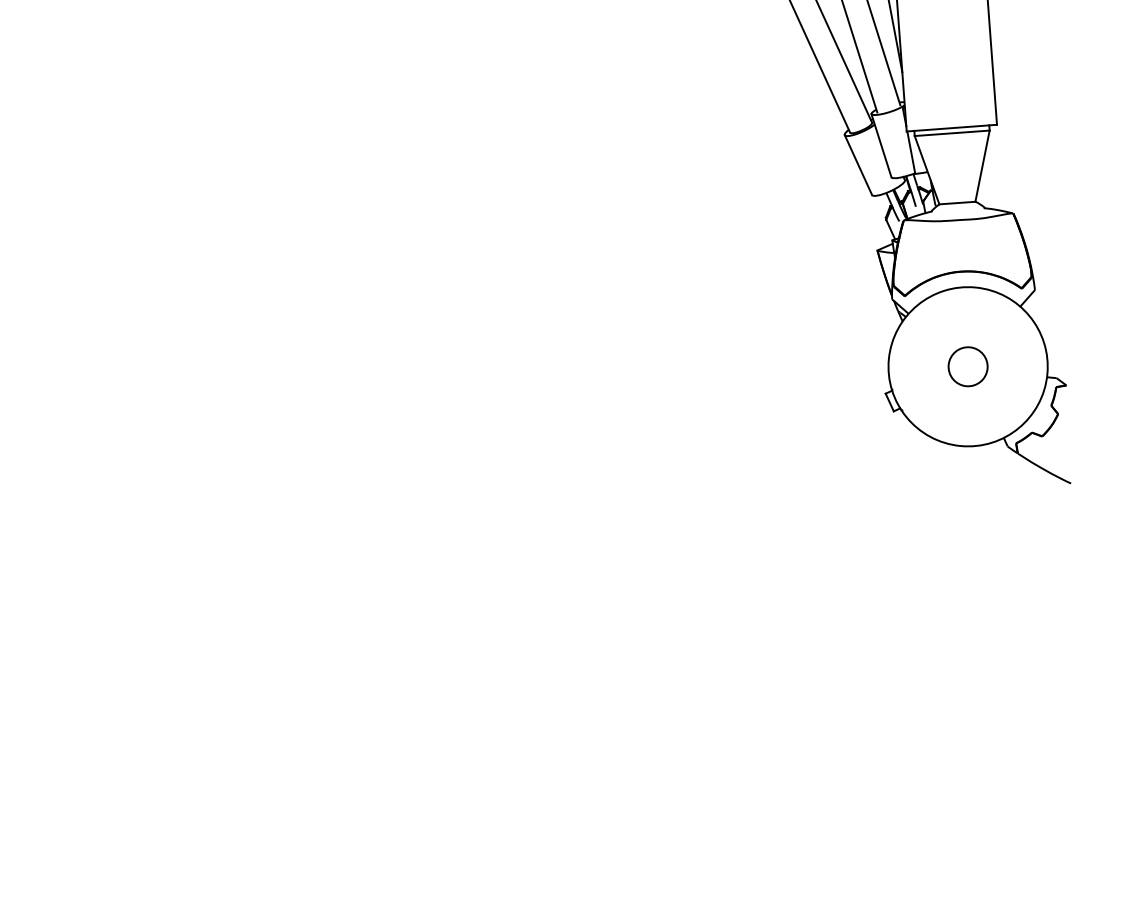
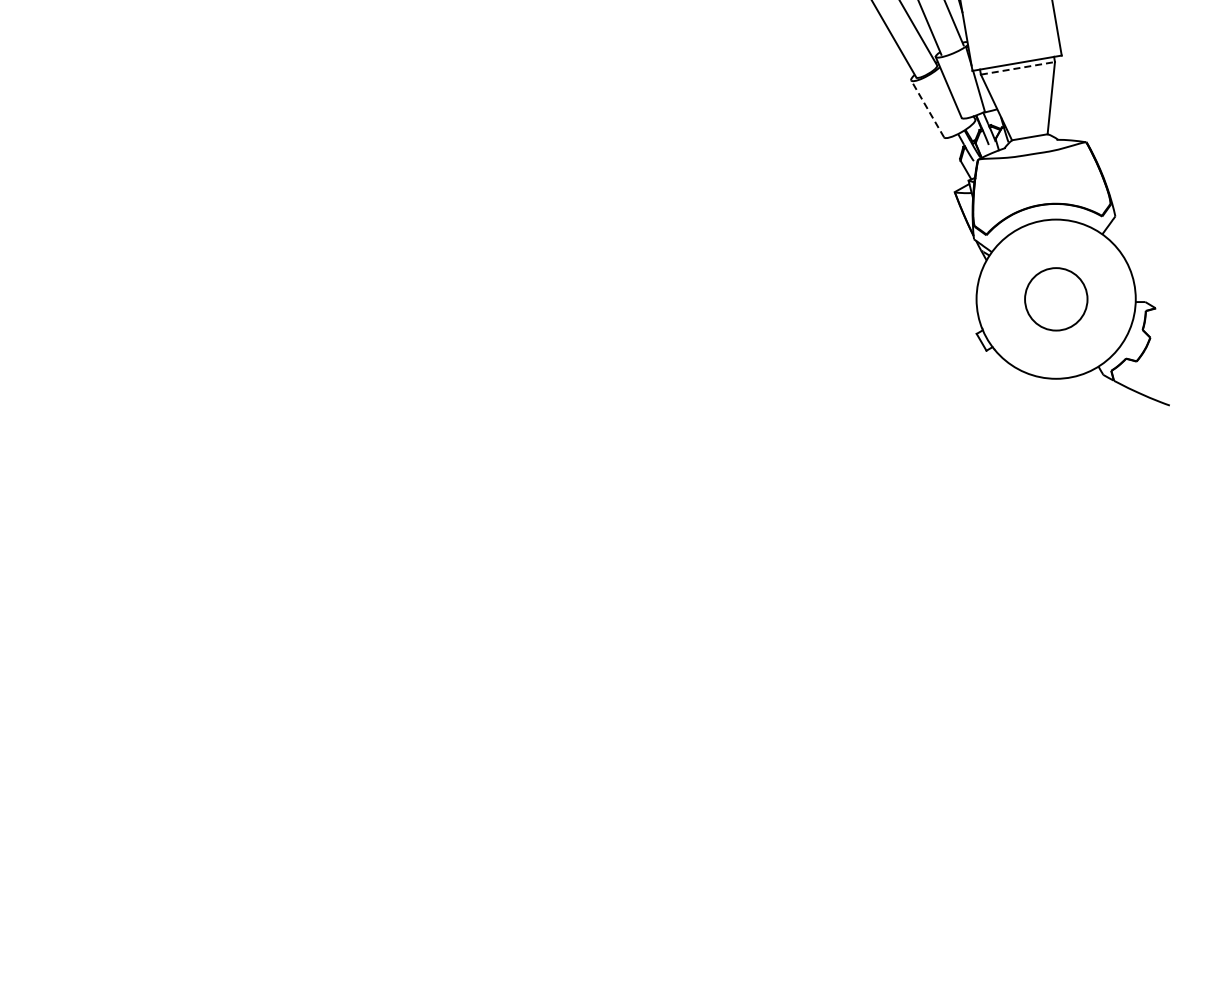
line: (951, 133) -> (1017, 68), solid -> dashed
line: (858, 164) -> (927, 108), solid -> dashed
circle: (967, 366) -> (1055, 298), size x1.6

